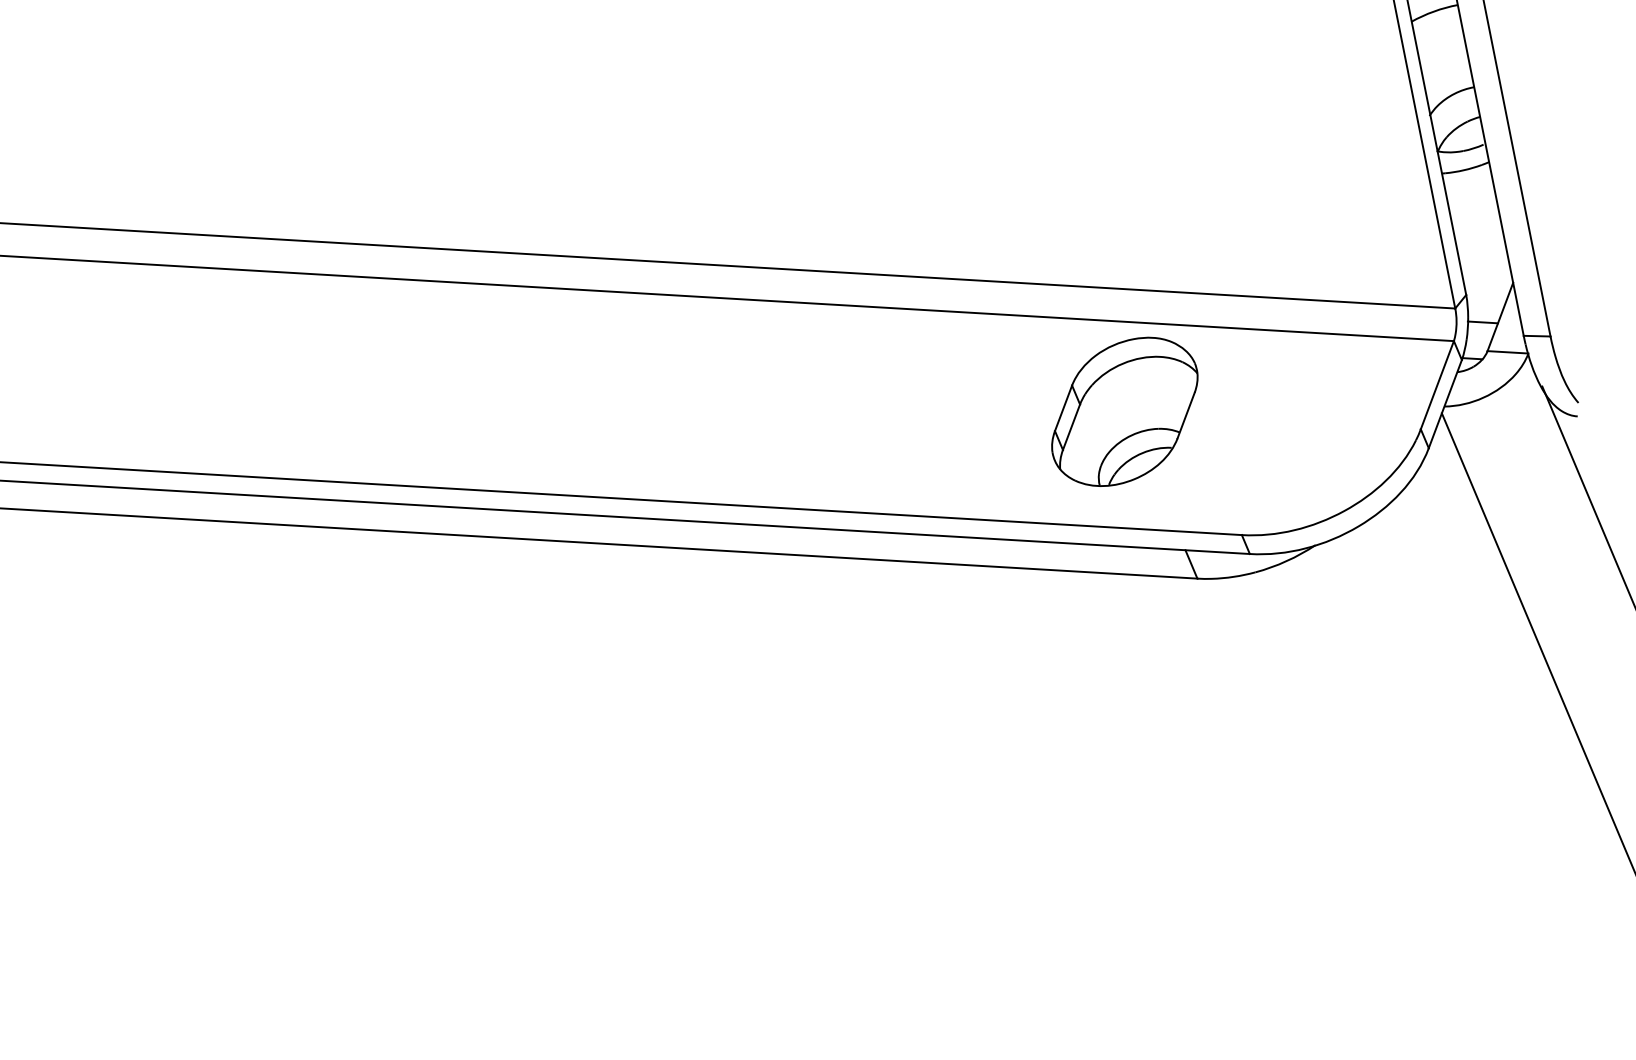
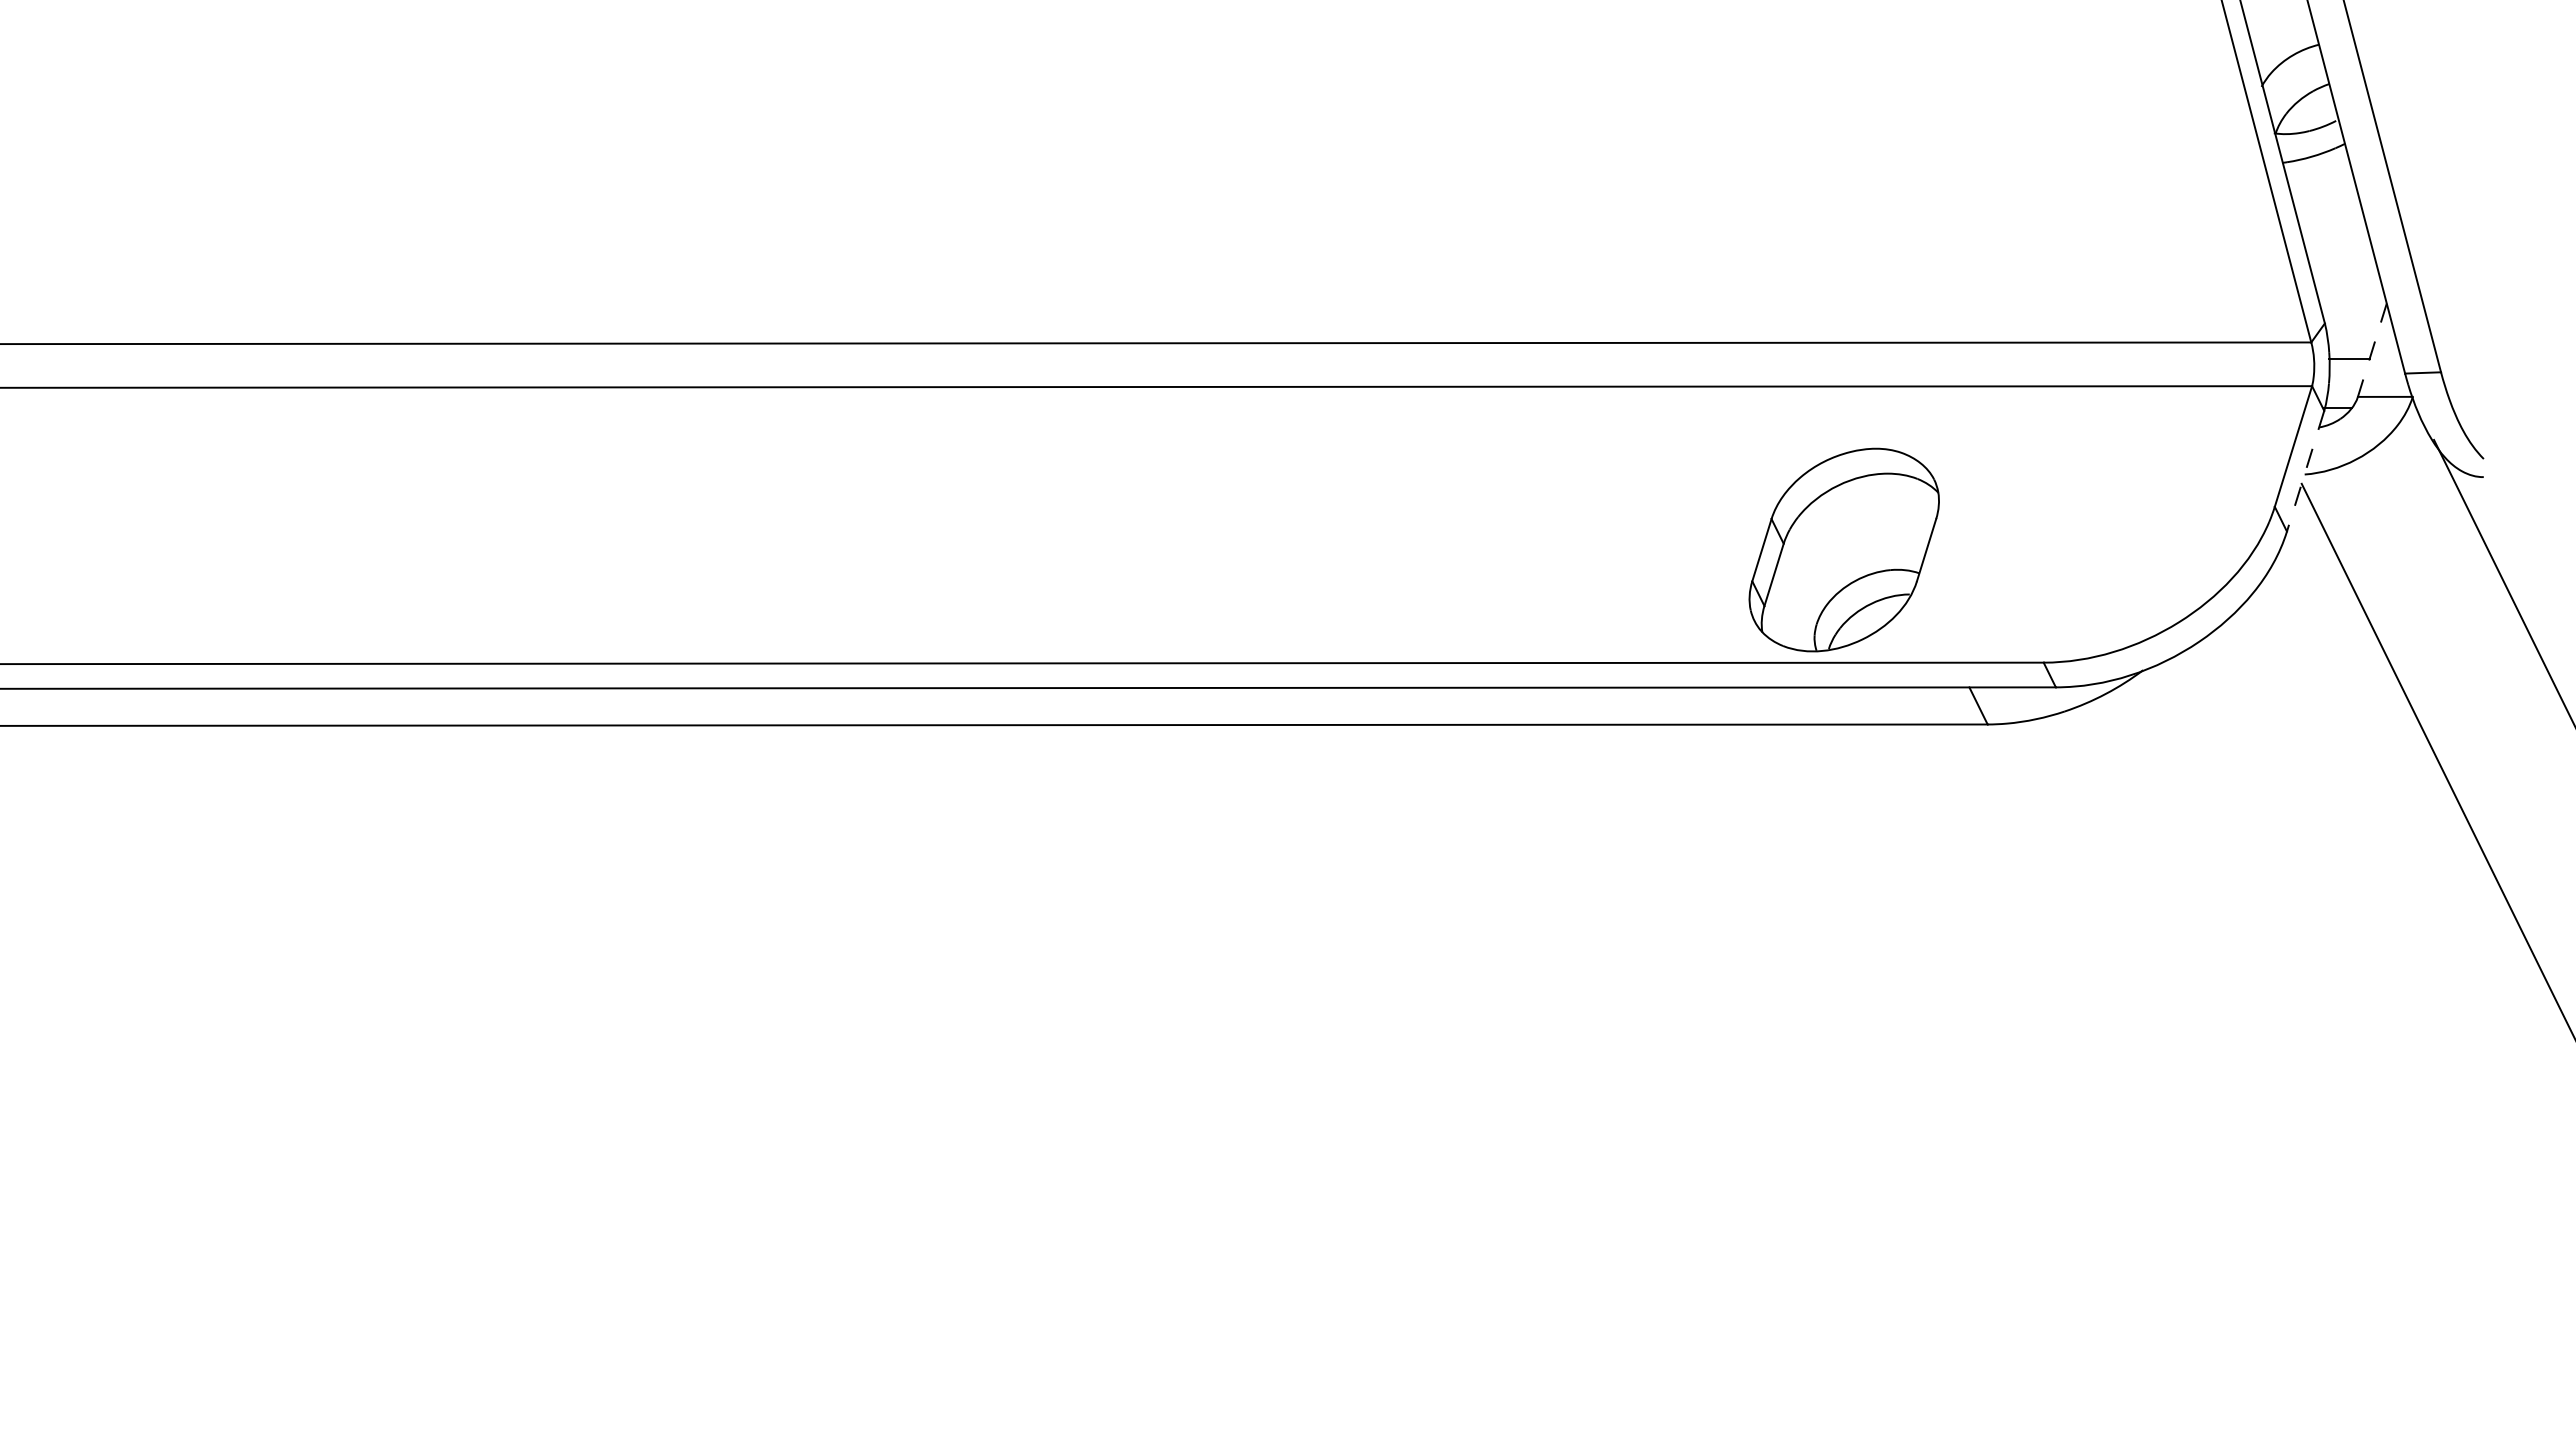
line: (1500, 317) -> (2372, 350), solid -> dashed
line: (1445, 404) -> (2305, 471), solid -> dashed
part: (1124, 411) -> (1843, 549), moved

